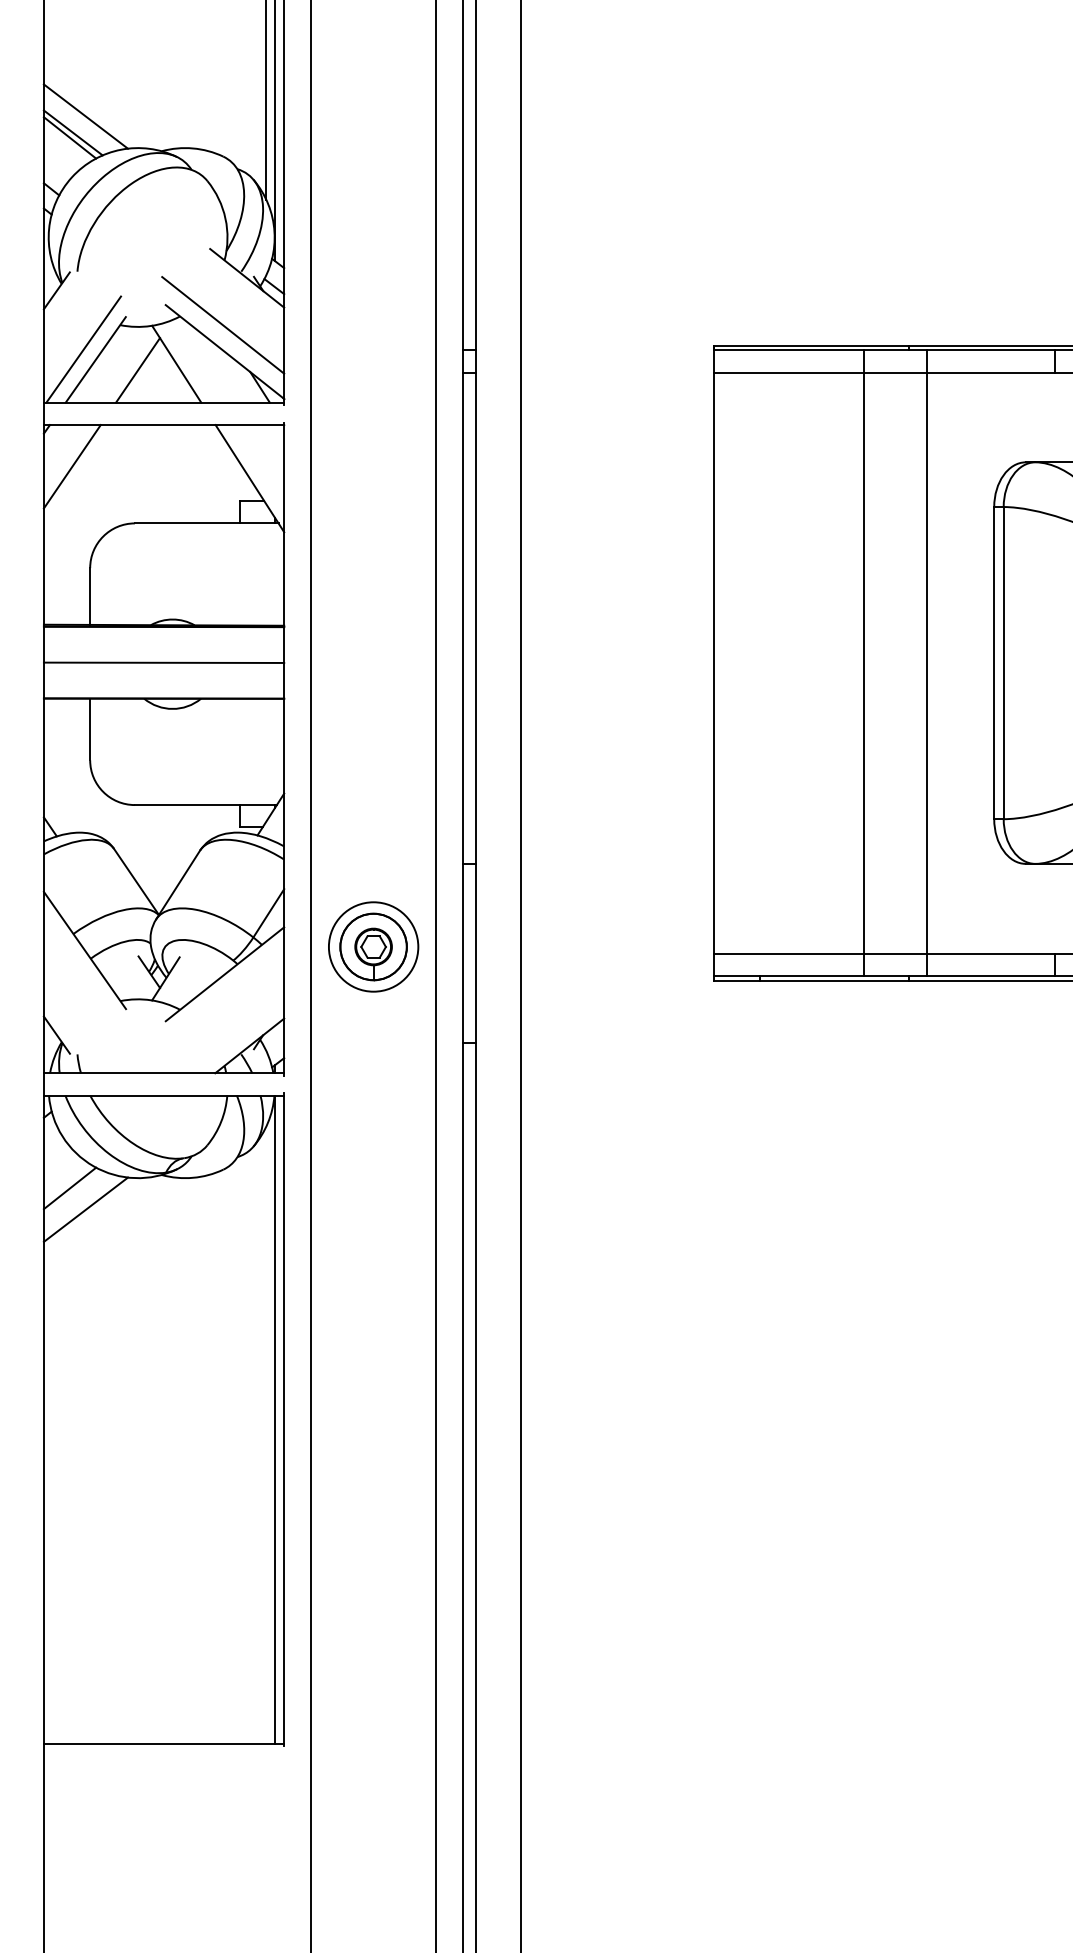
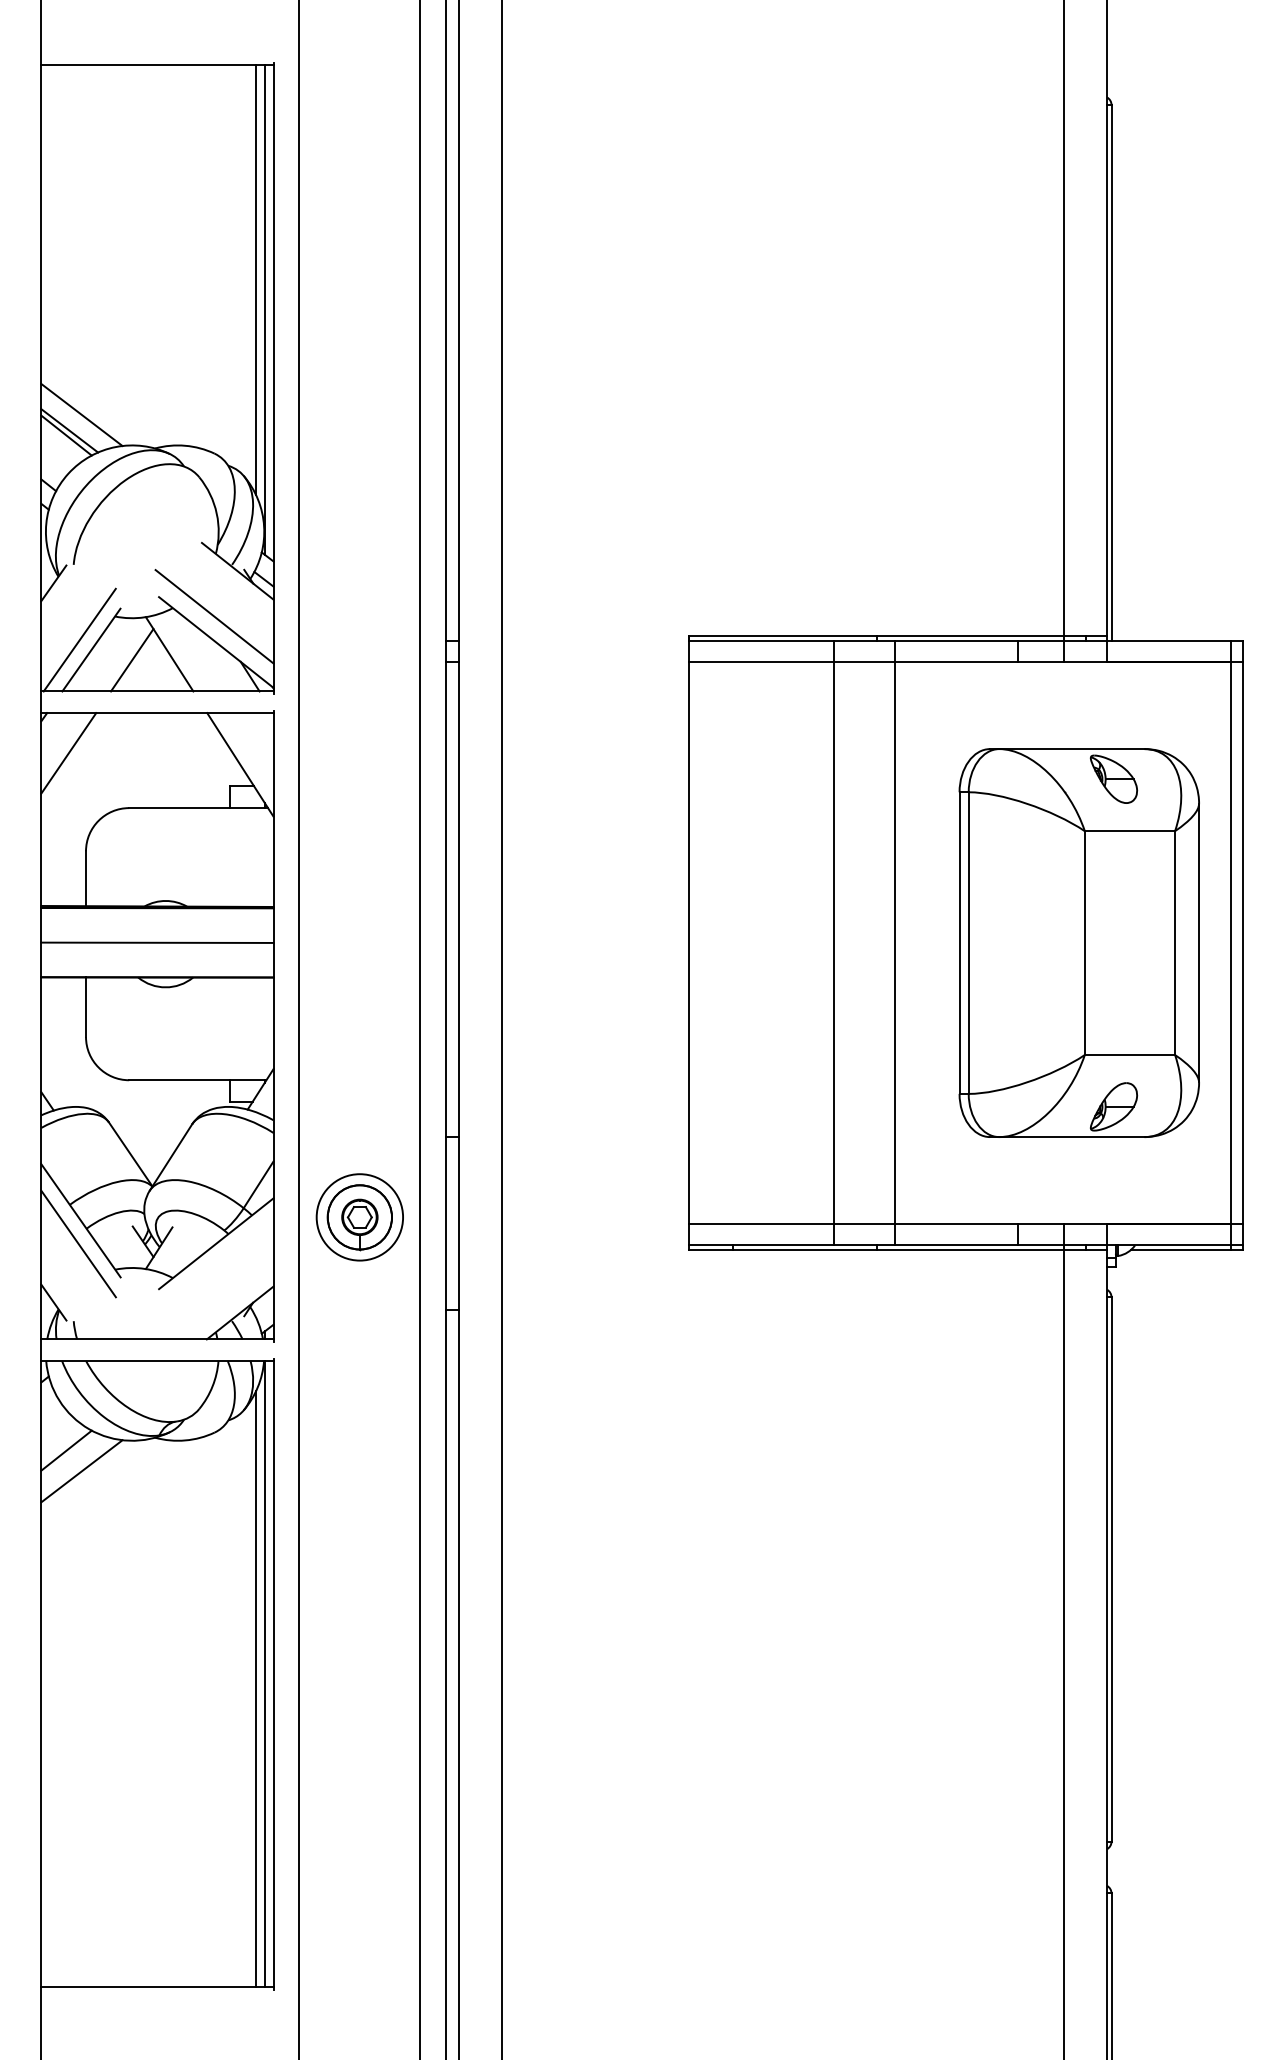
line: (82, 974) -> (78, 1243), added
line: (266, 1434) -> (256, 1688), added

